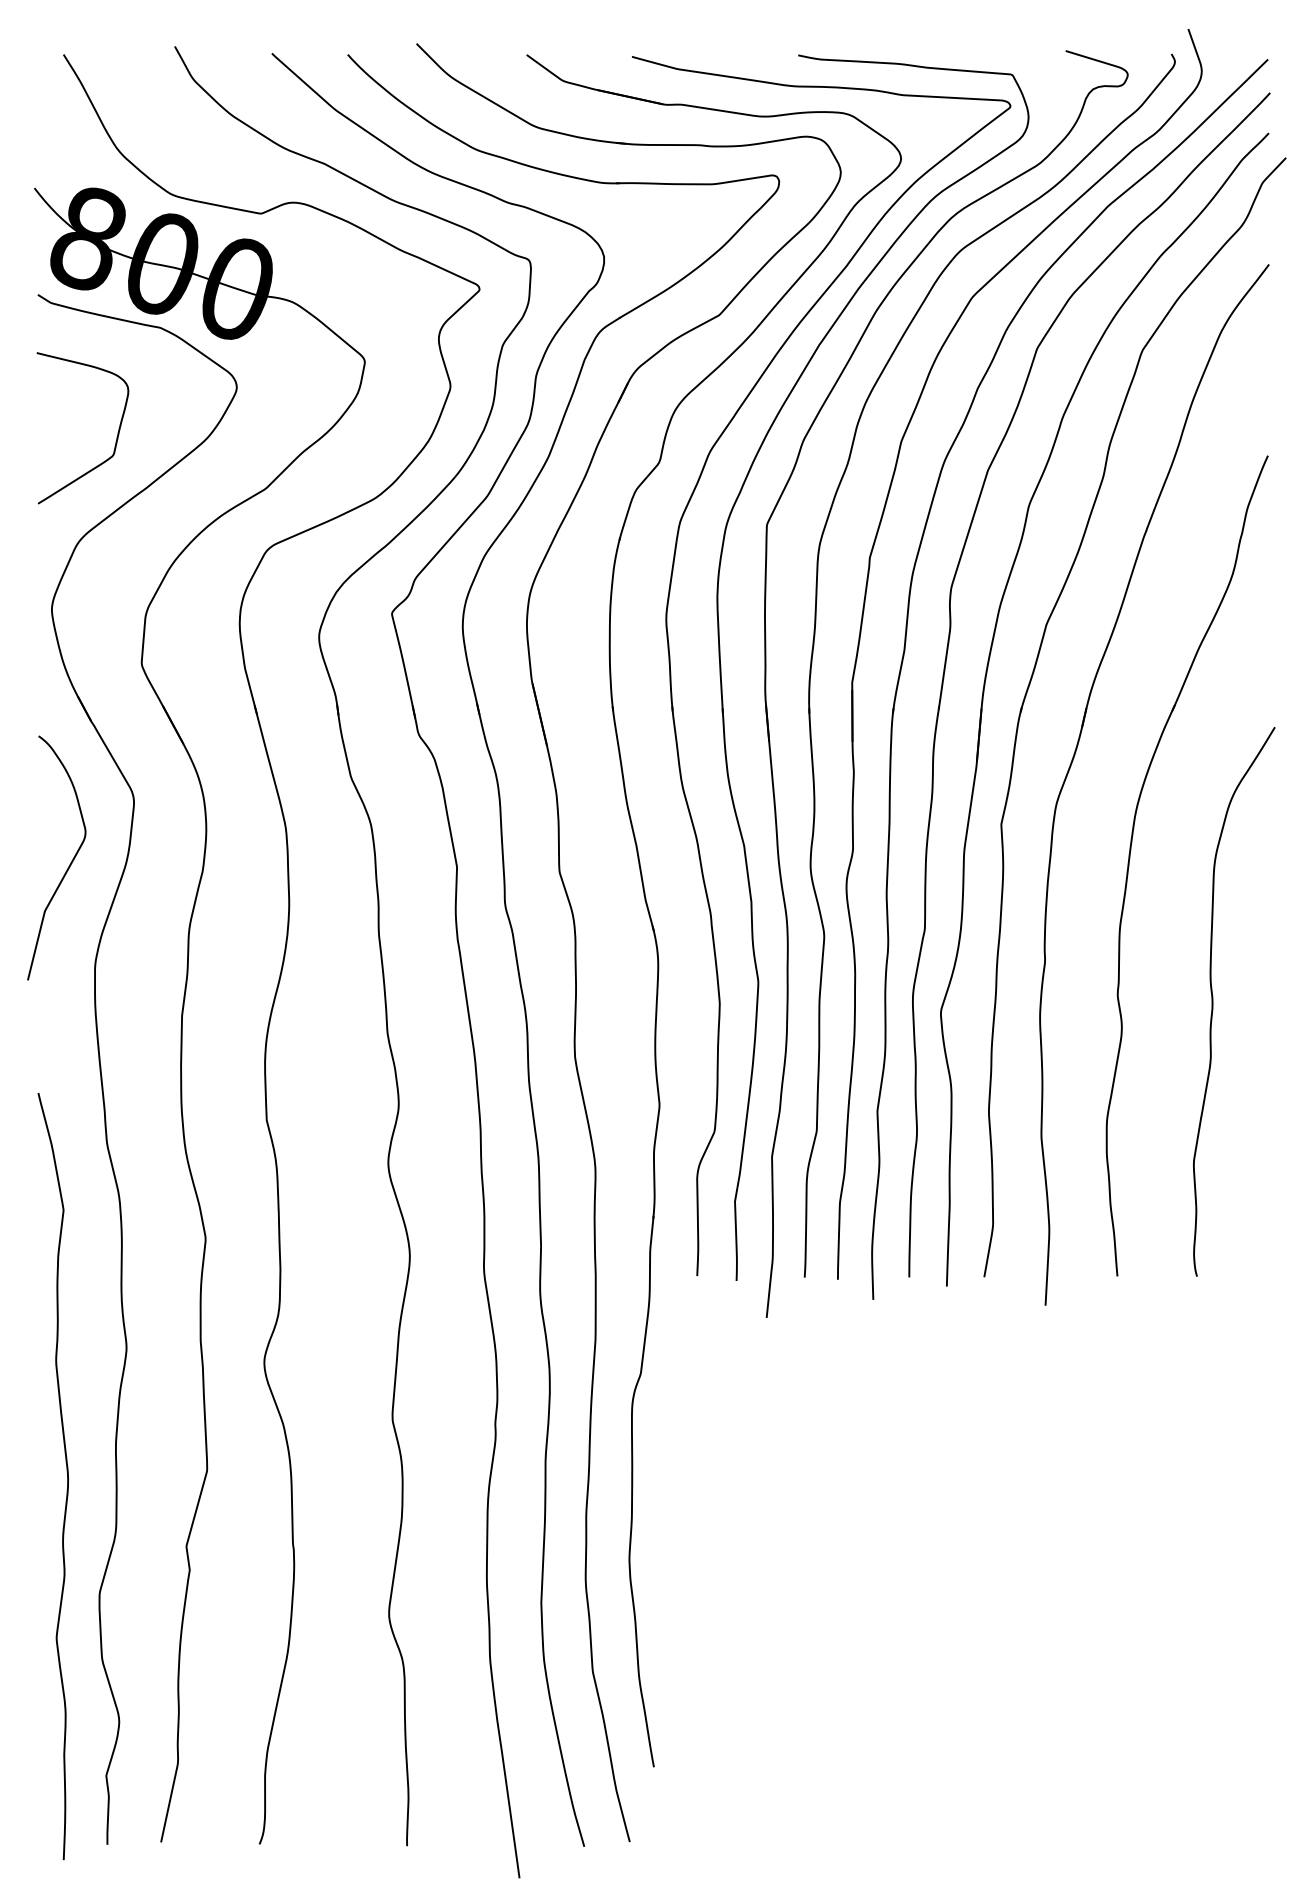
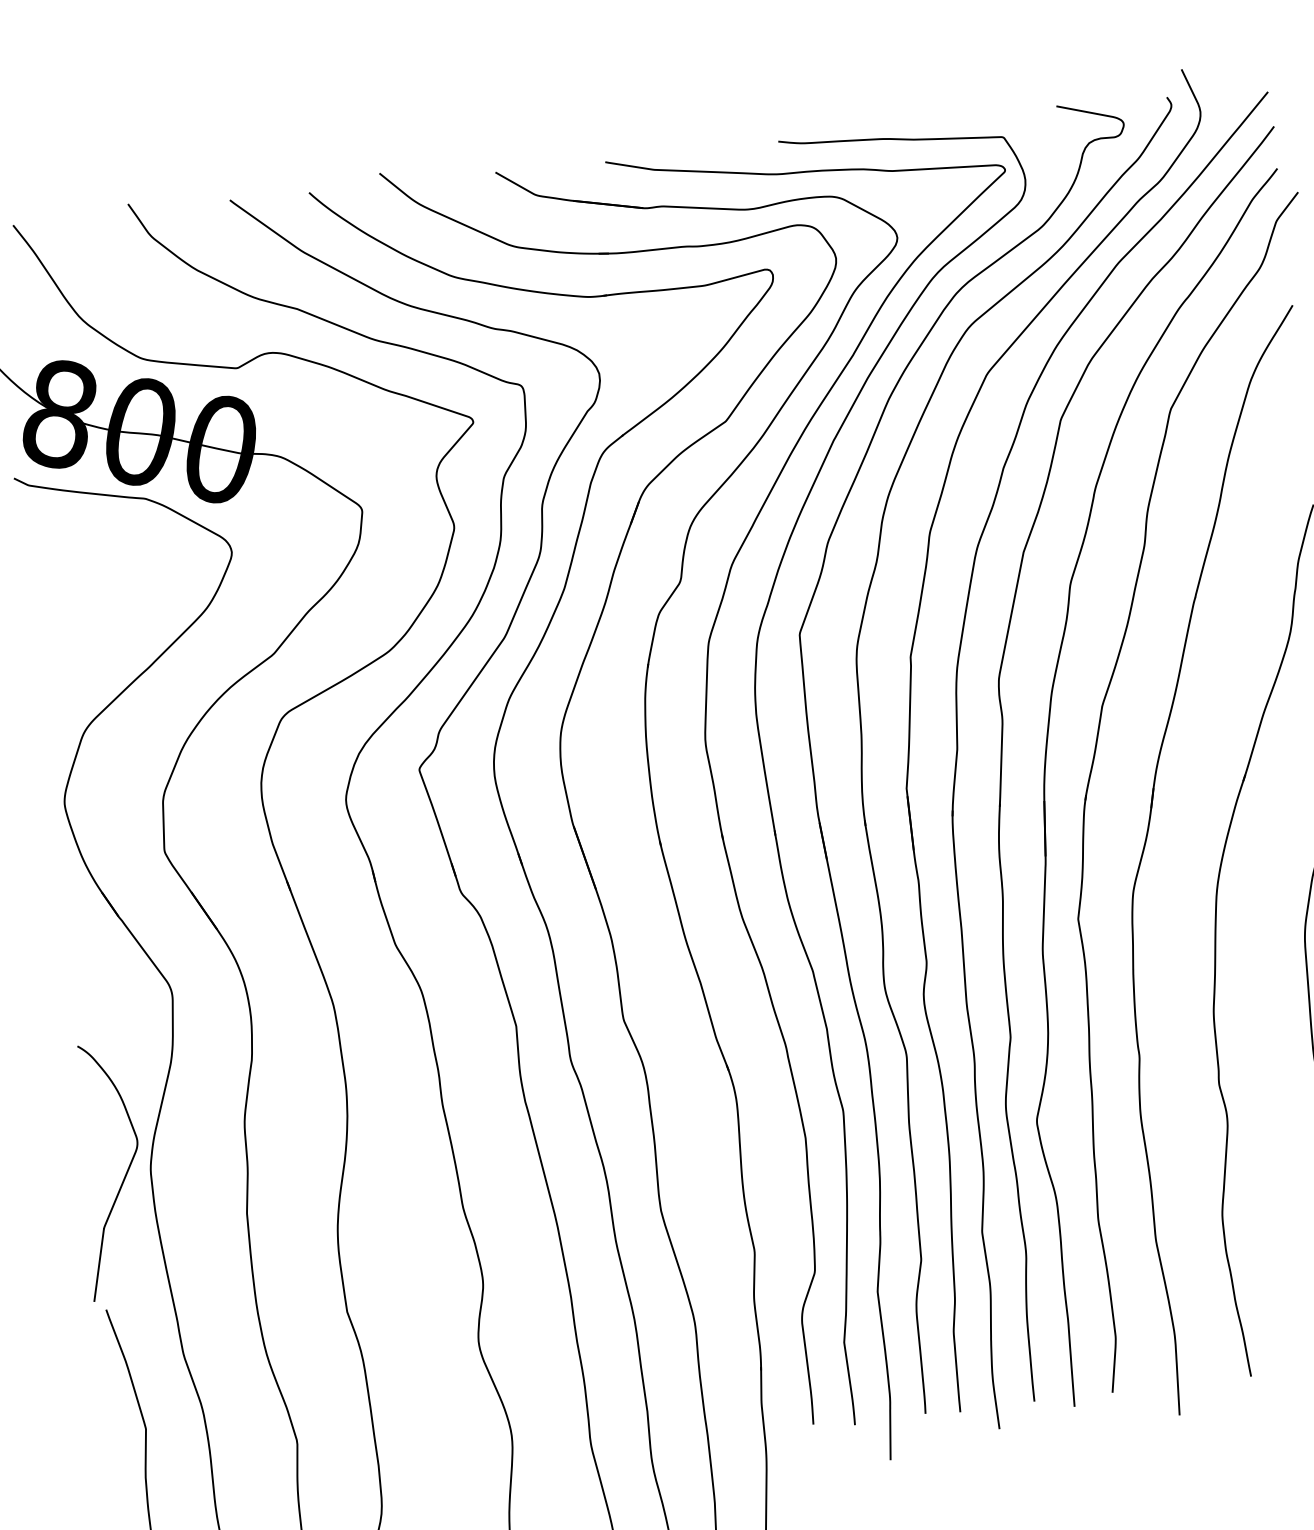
curve: (116, 437) -> (112, 618), removed
curve: (69, 864) -> (124, 1176), moved

